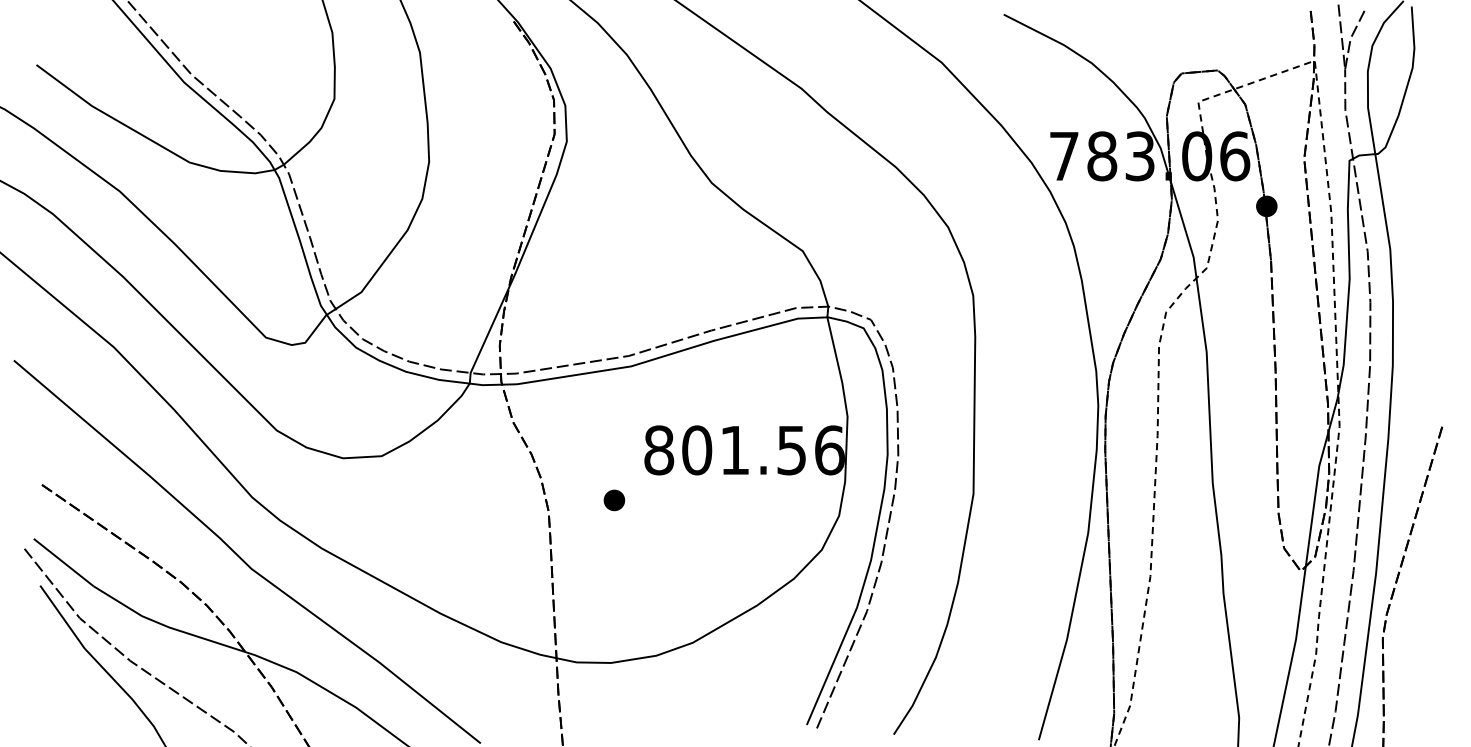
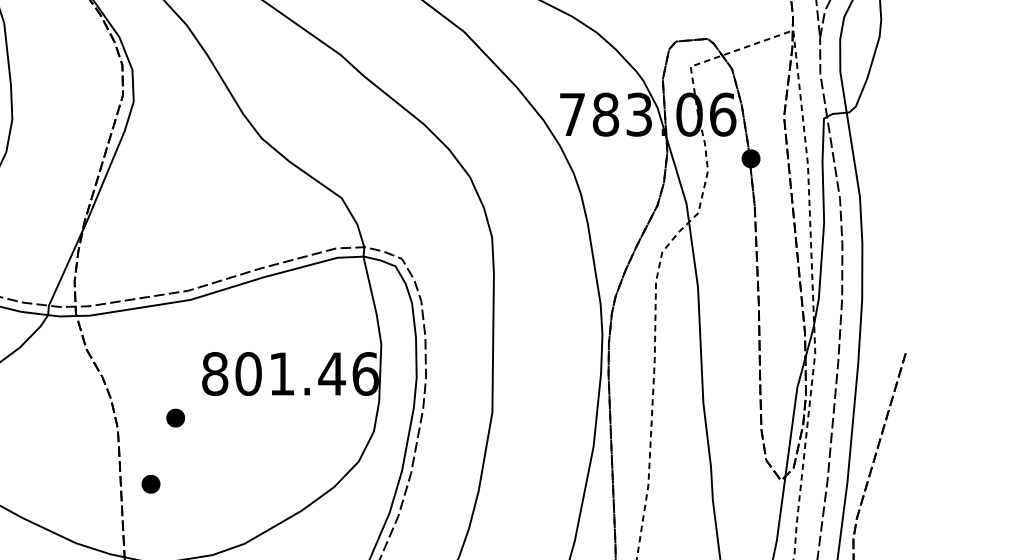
text: (791, 450) -> (331, 374), 801.56 -> 801.46
part: (586, 575) -> (151, 484), added

